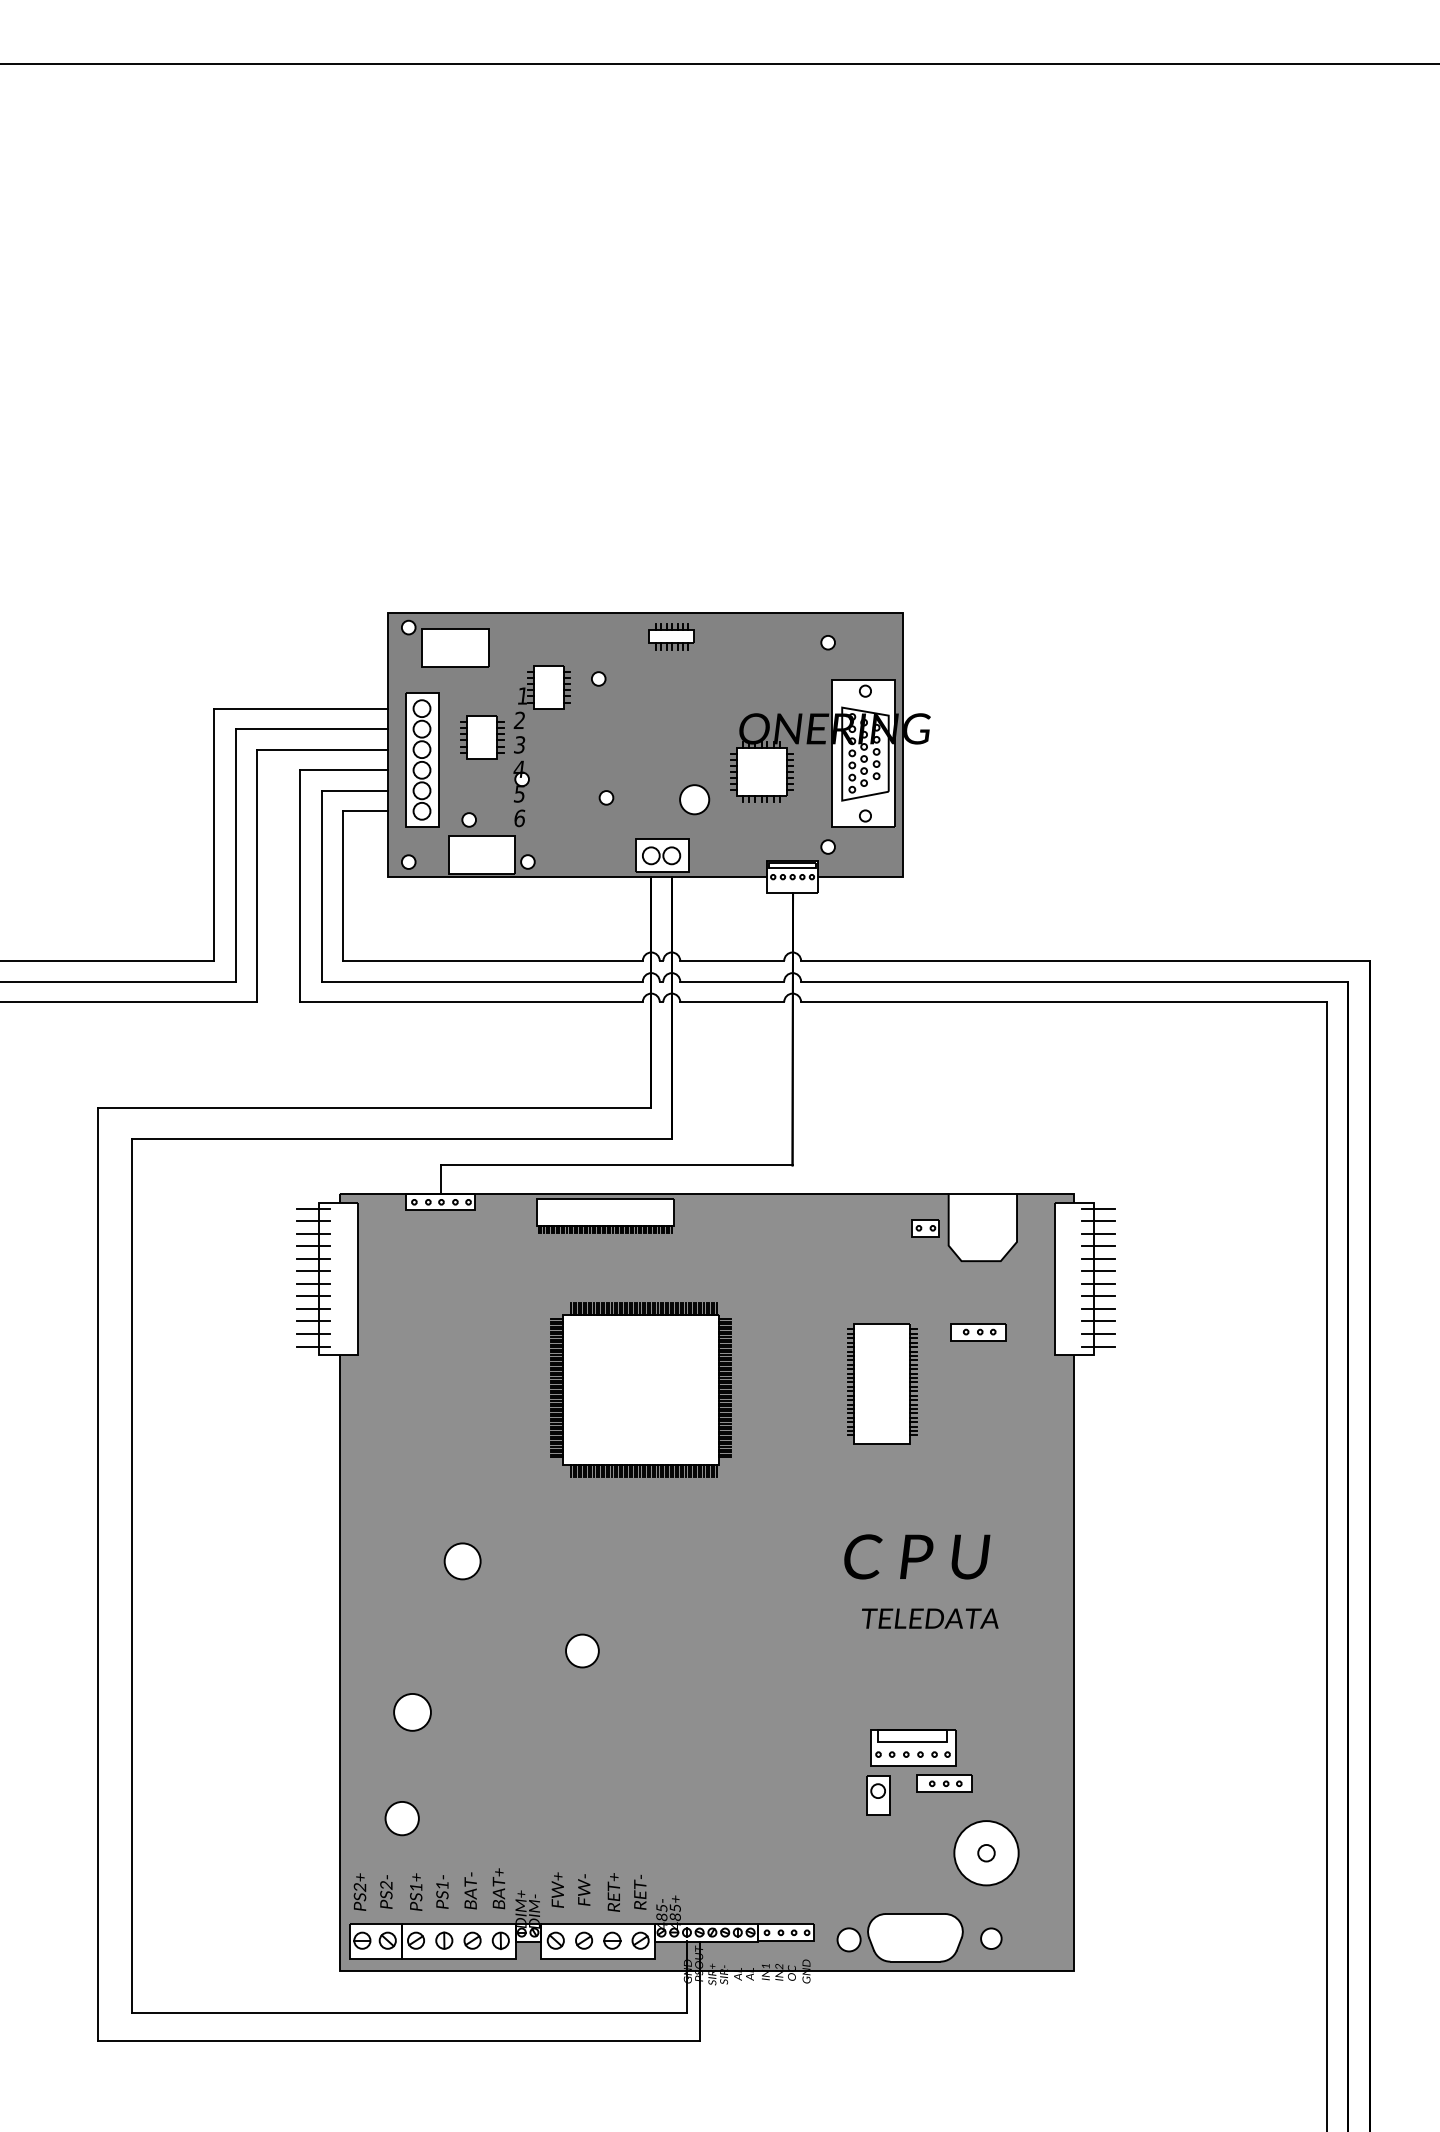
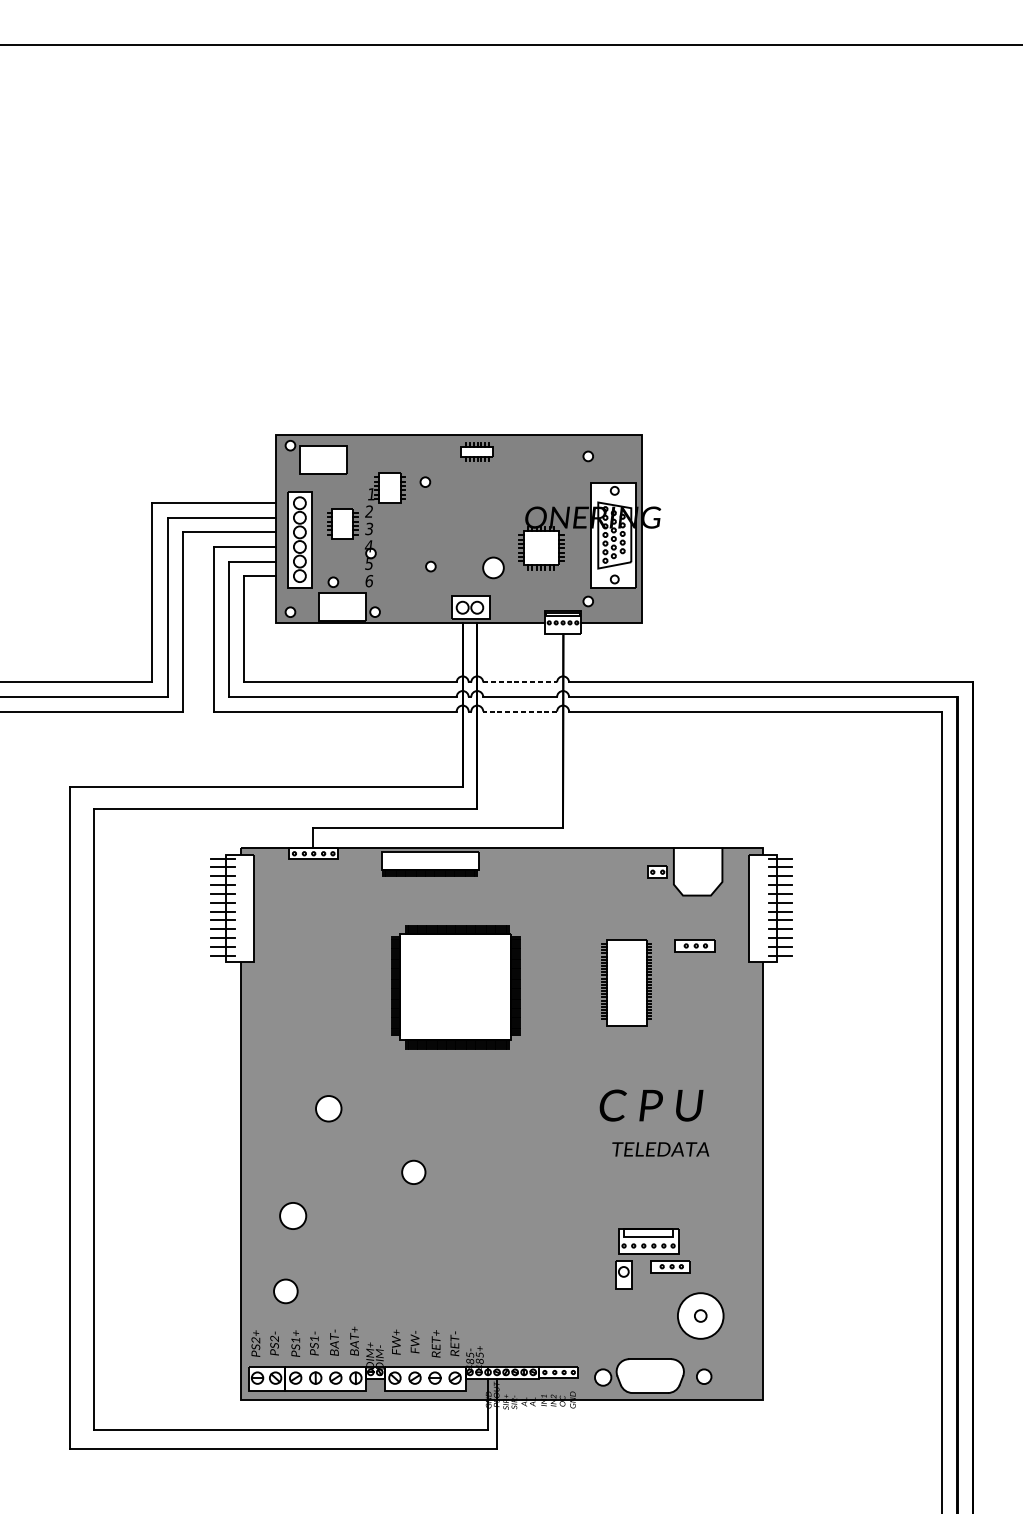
line: (732, 960) -> (520, 682), solid -> dashed
line: (731, 1002) -> (519, 711), solid -> dashed

